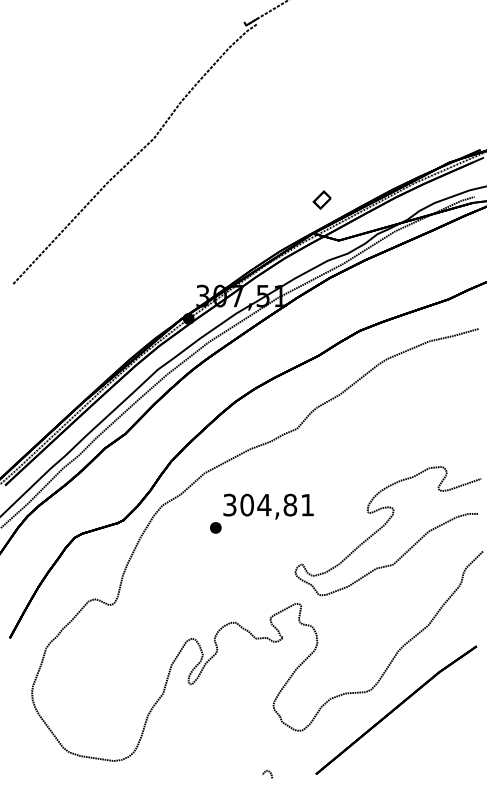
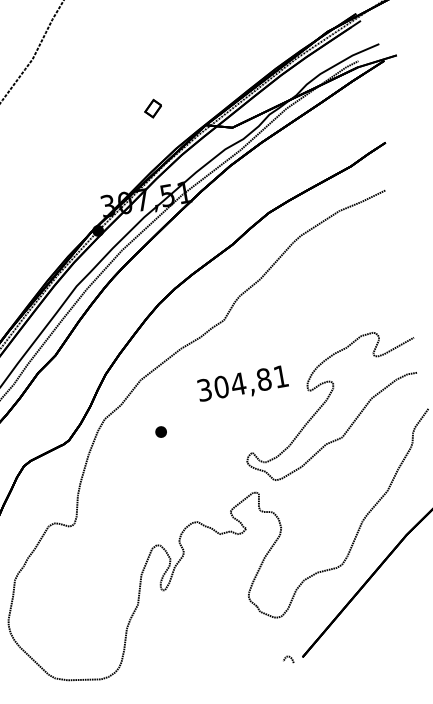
part: (321, 199) -> (152, 108), moved
text: (268, 506) -> (242, 384), moved
curve: (268, 772) -> (288, 657), moved

